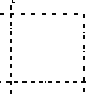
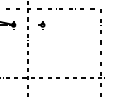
part: (24, 30) -> (41, 25), added

